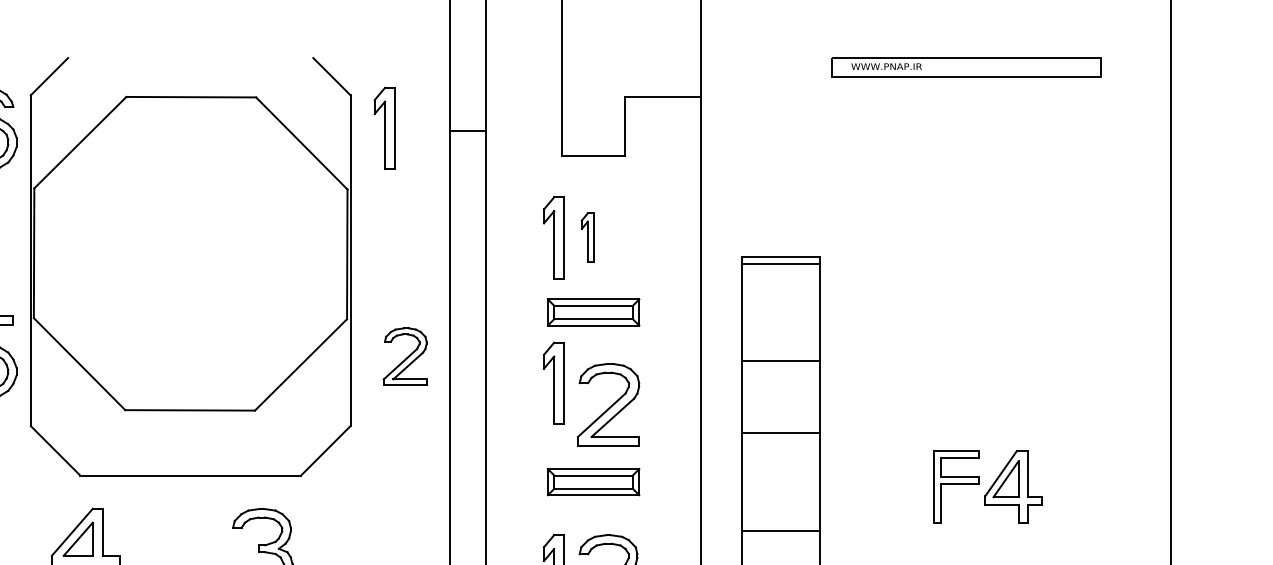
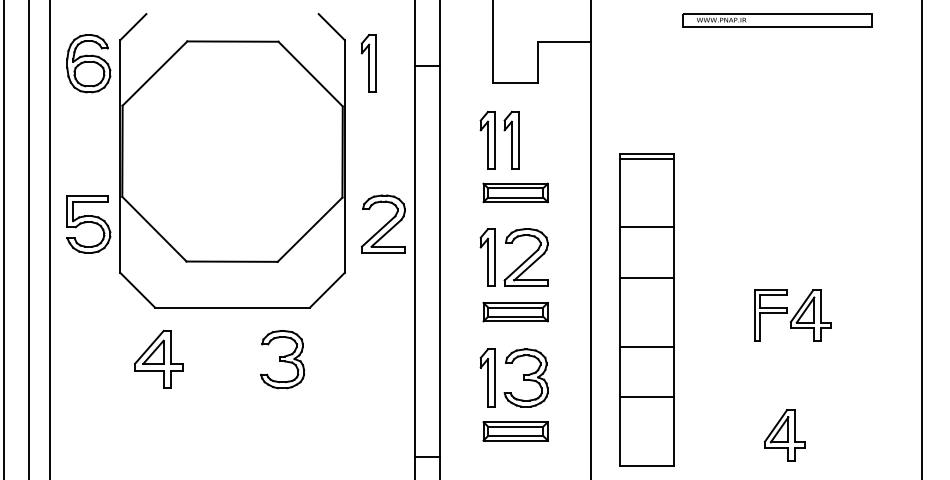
part: (587, 236) -> (511, 139), size x1.67
part: (404, 356) -> (382, 223), size x1.43
part: (553, 383) -> (487, 257), moved

